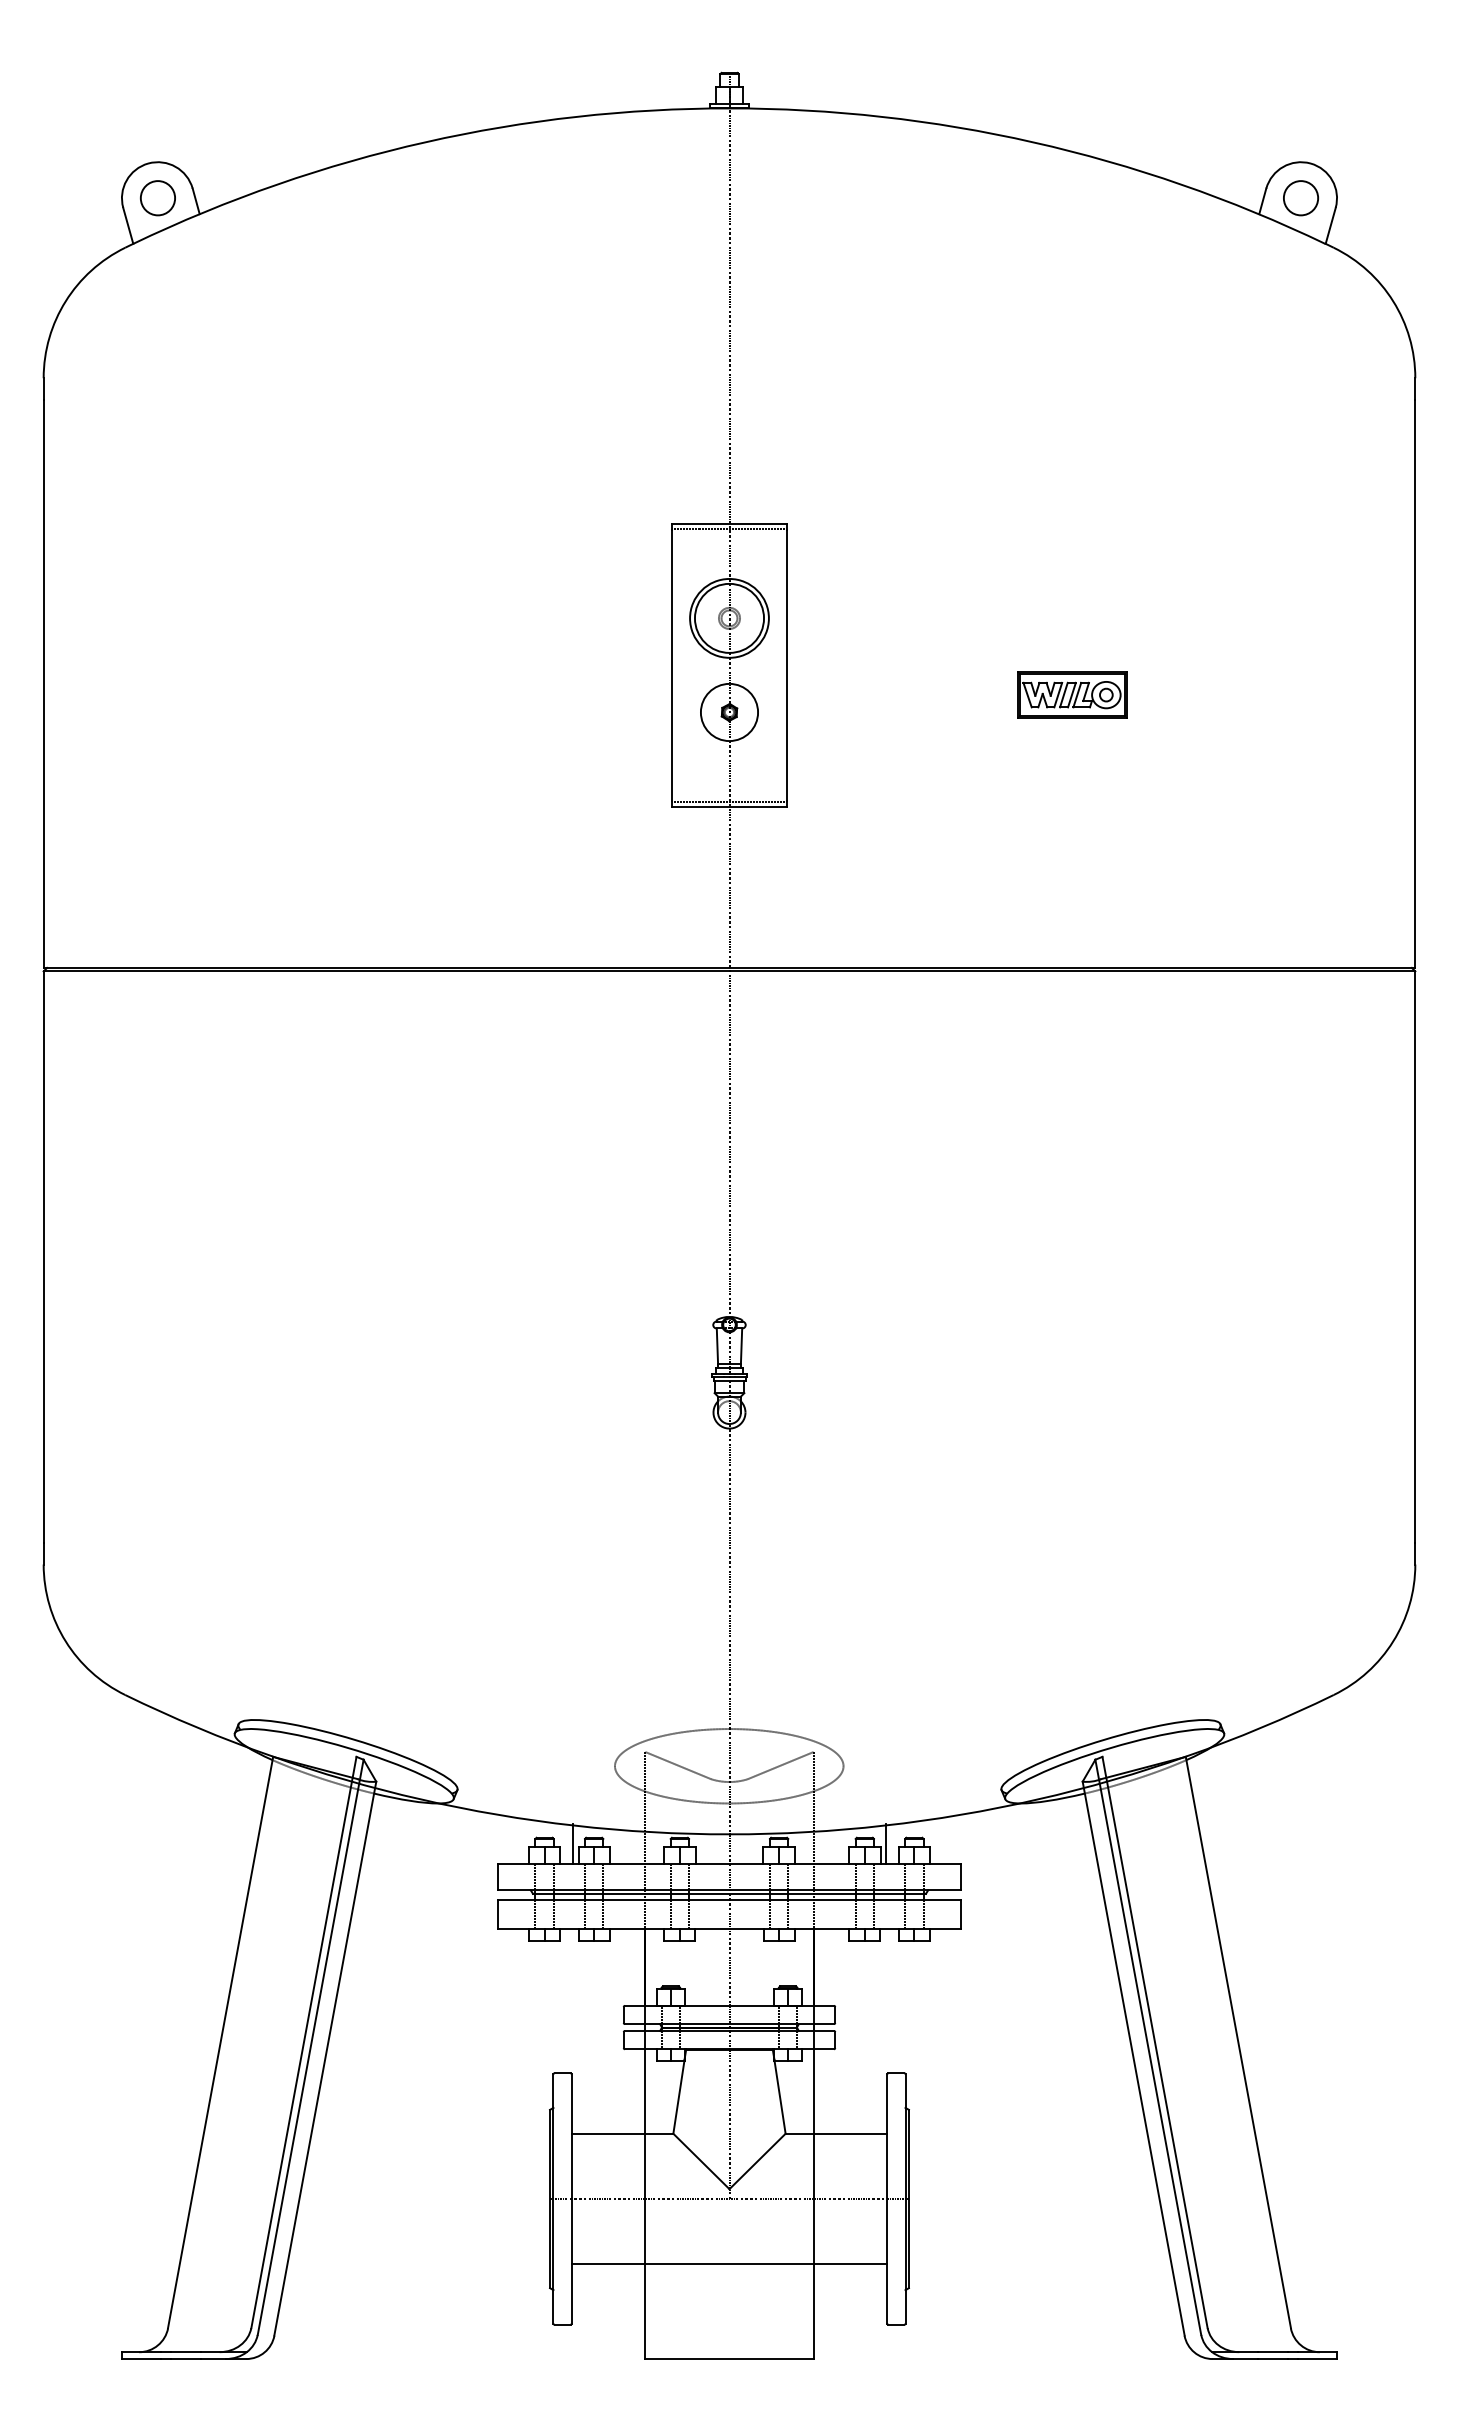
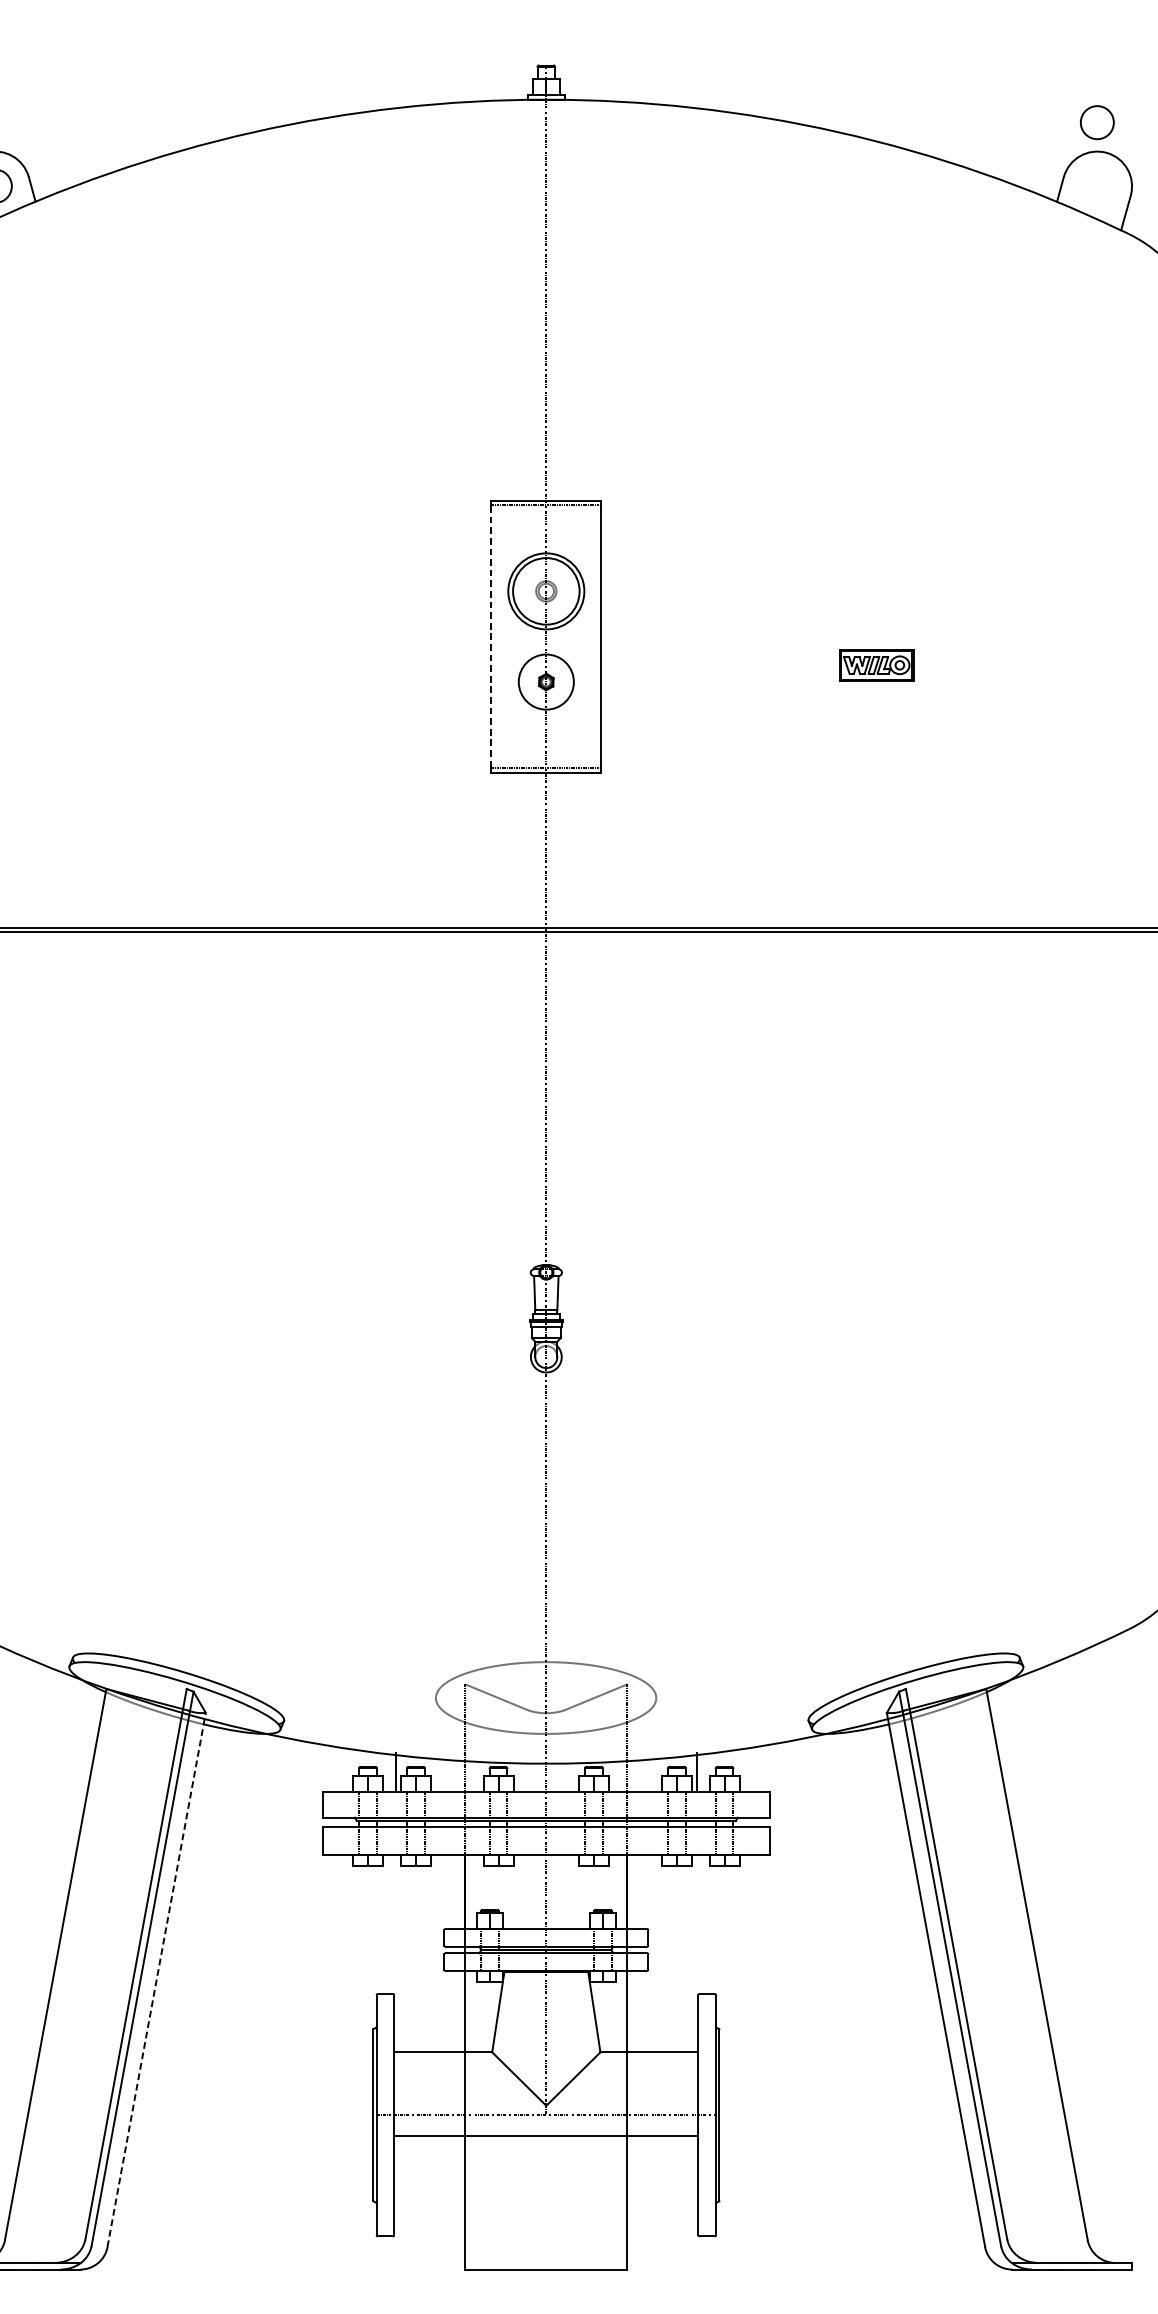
circle: (1300, 198) -> (1096, 122), moved
line: (672, 665) -> (491, 636), solid -> dashed
part: (1072, 694) -> (877, 664), size x0.7
line: (325, 2058) -> (156, 1979), solid -> dashed
line: (729, 2264) -> (546, 2135), moved

